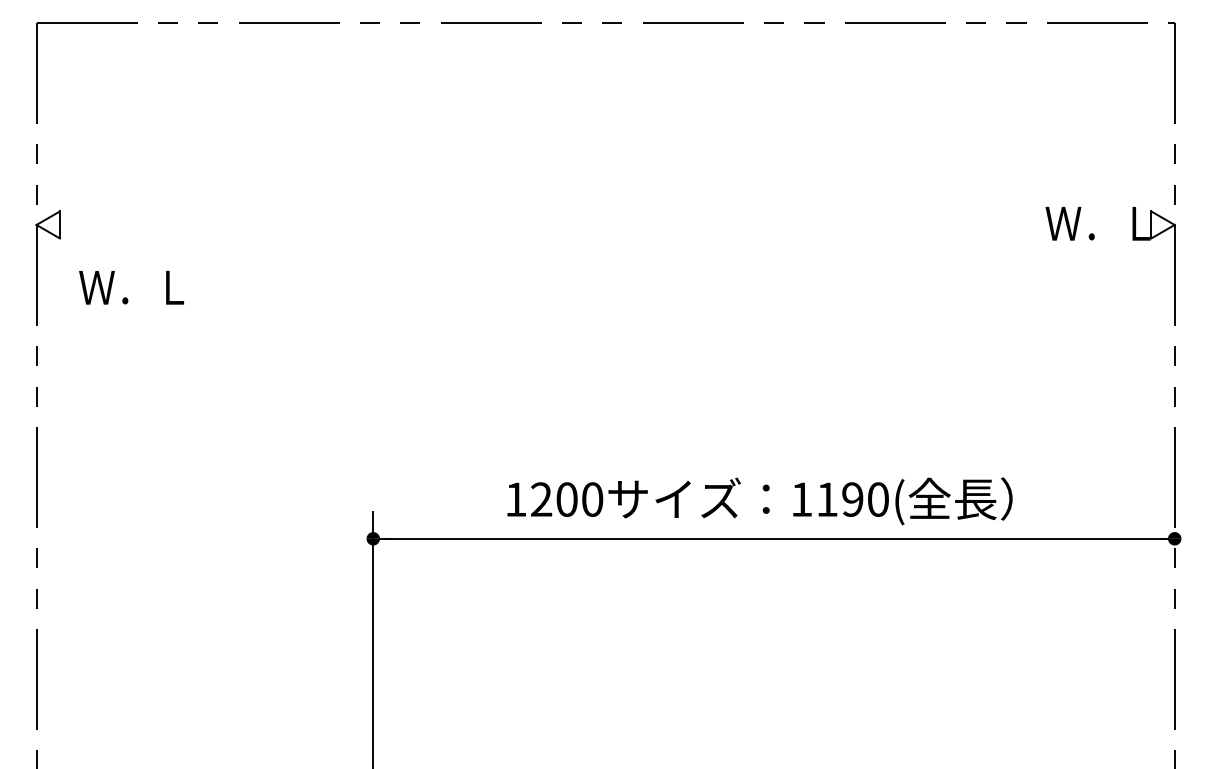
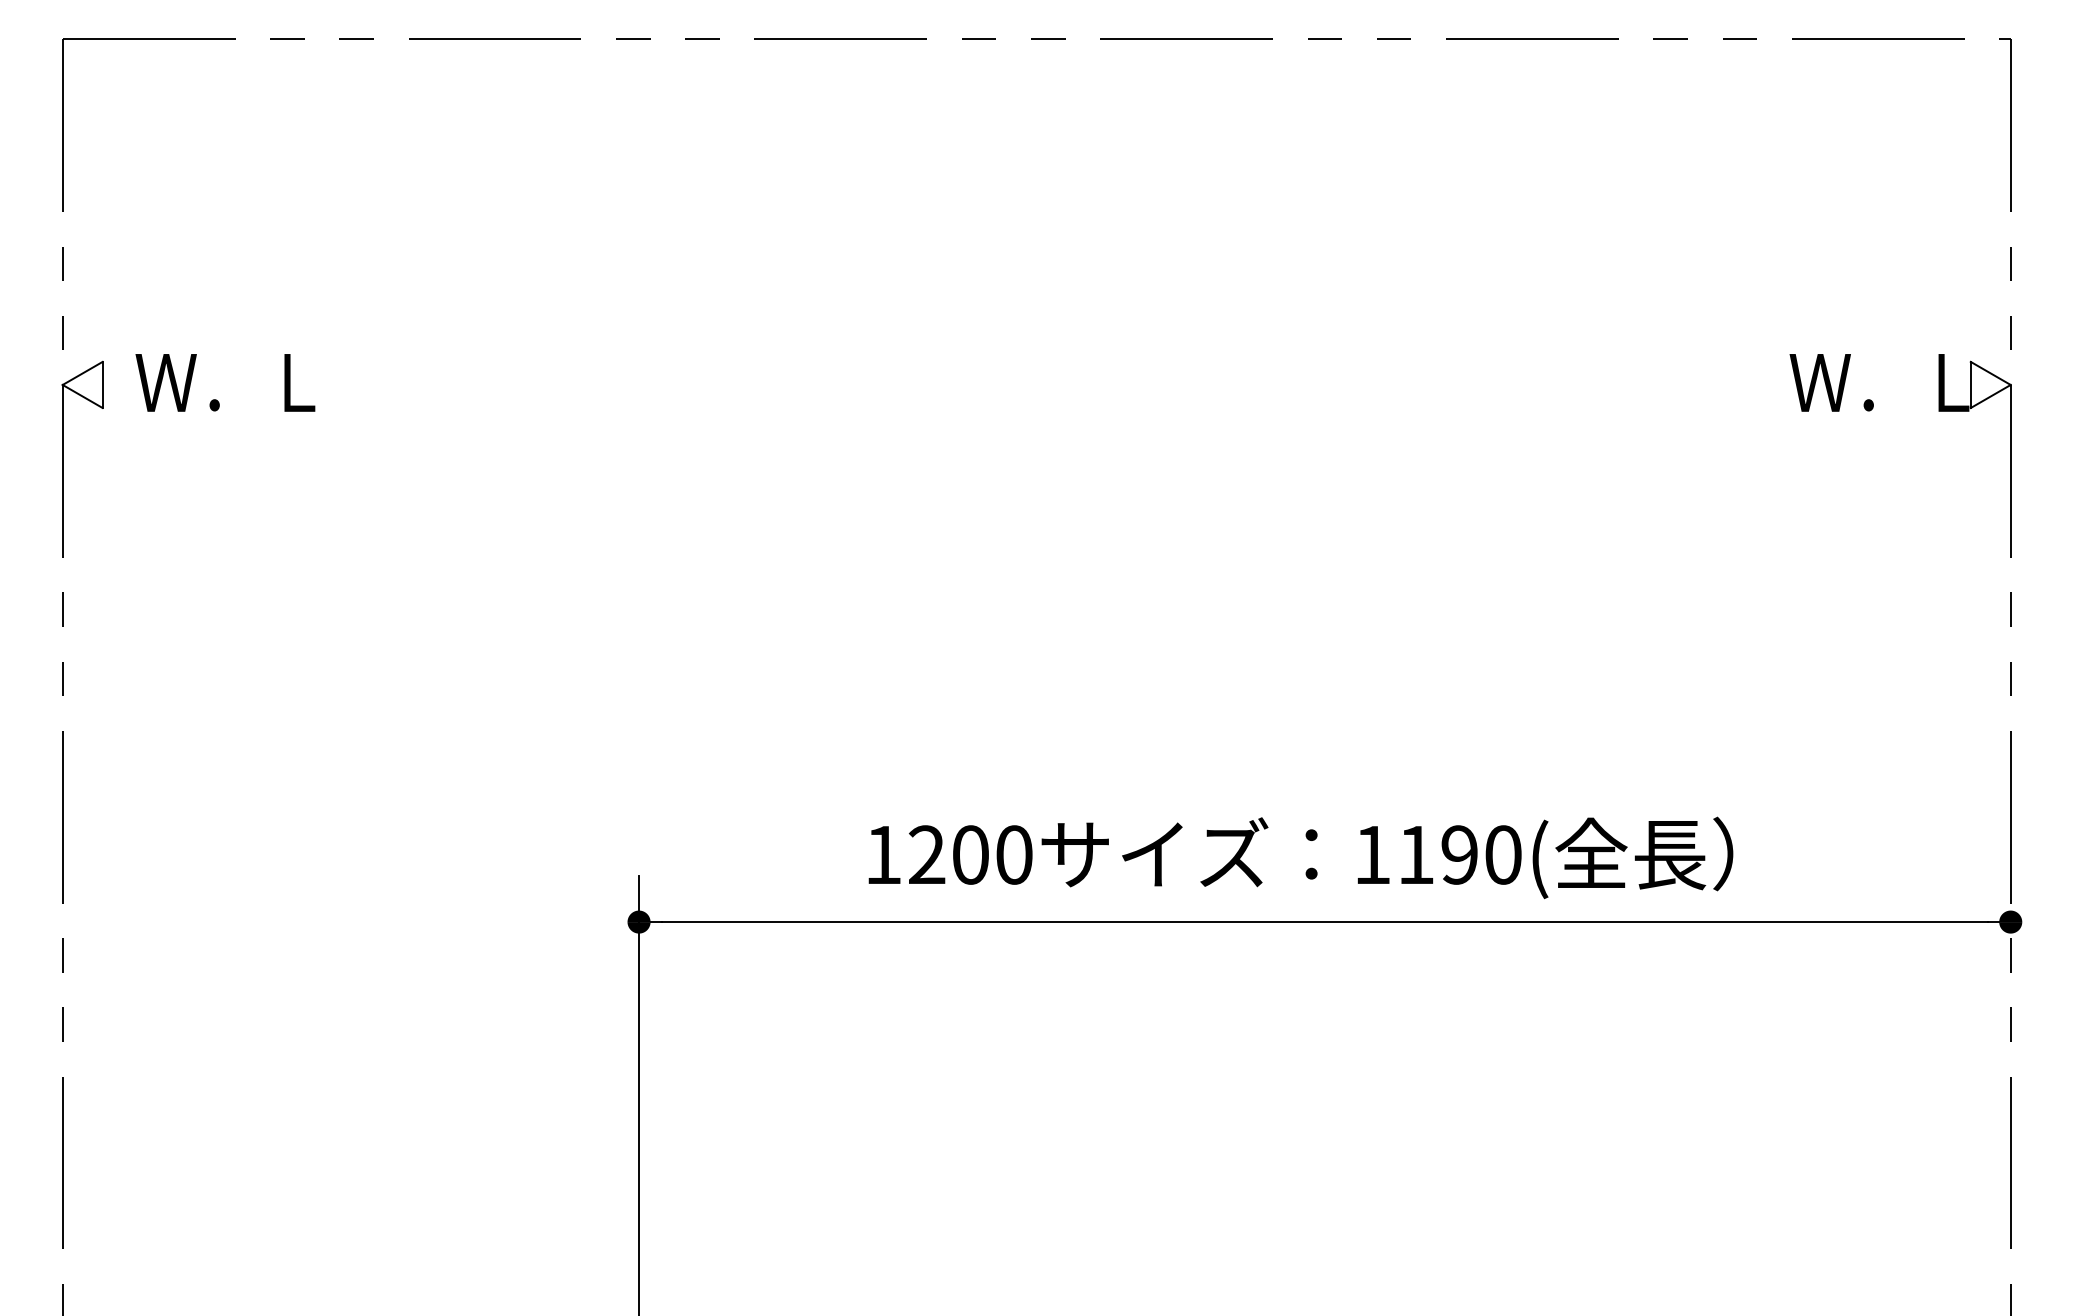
text: (131, 287) -> (225, 382), moved

